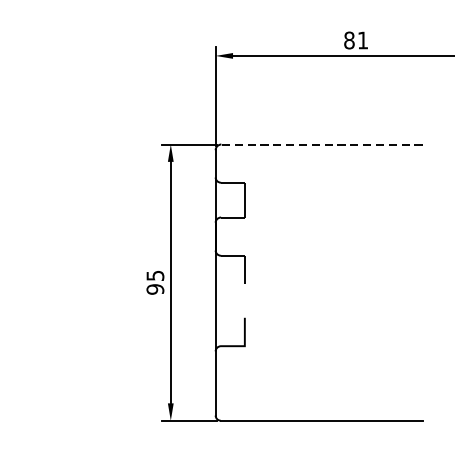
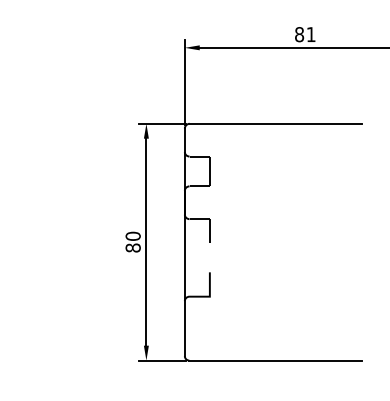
line: (321, 144) -> (275, 123), dashed -> solid
text: (154, 281) -> (132, 241), 95 -> 80

